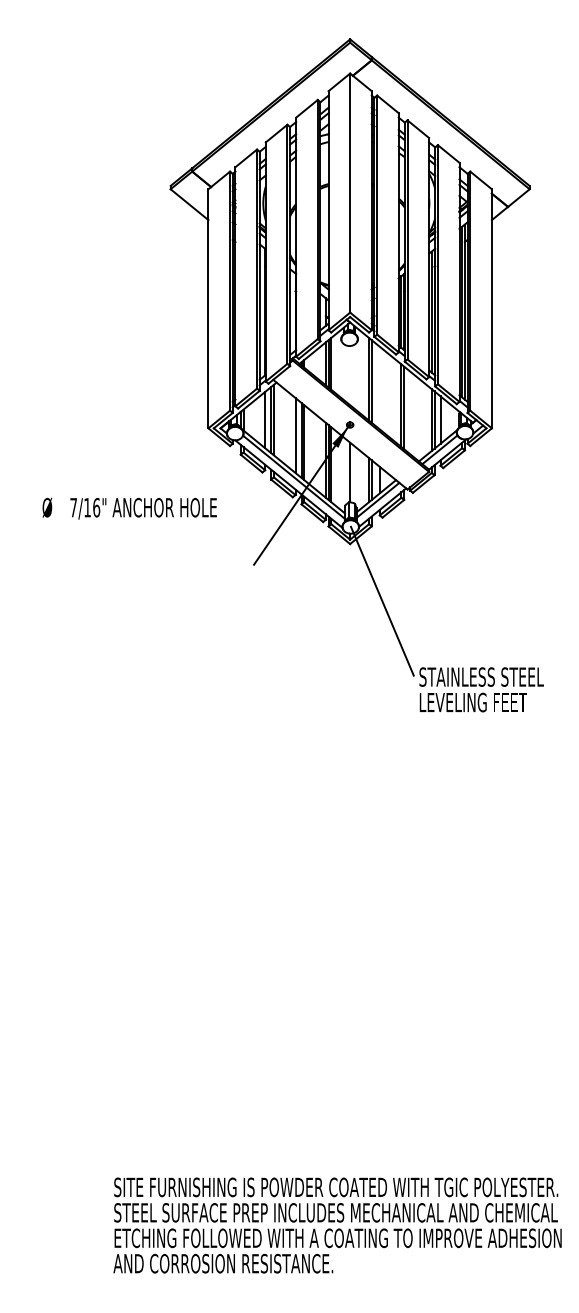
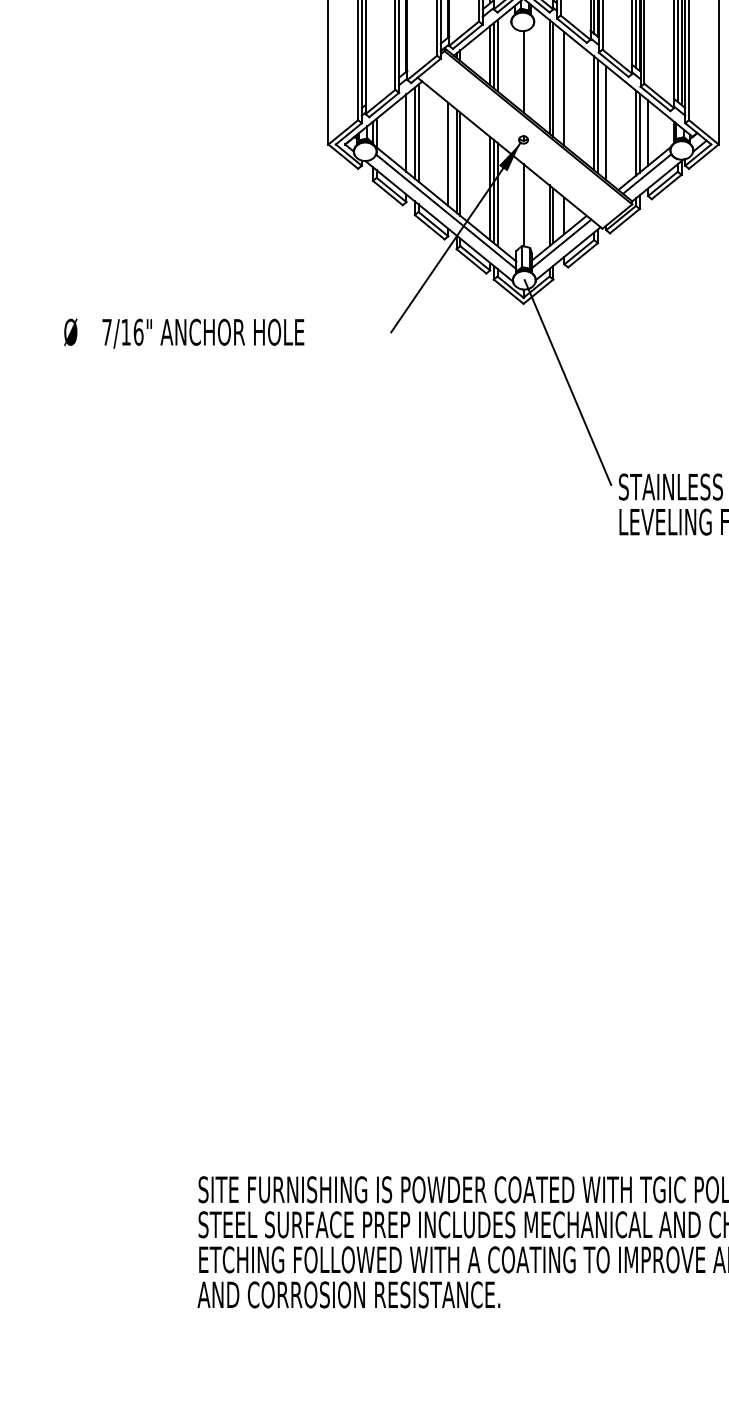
line: (350, 375) -> (524, 71), added
line: (379, 387) -> (563, 88), added
line: (410, 412) -> (606, 122), added
text: (129, 508) -> (183, 333), moved

